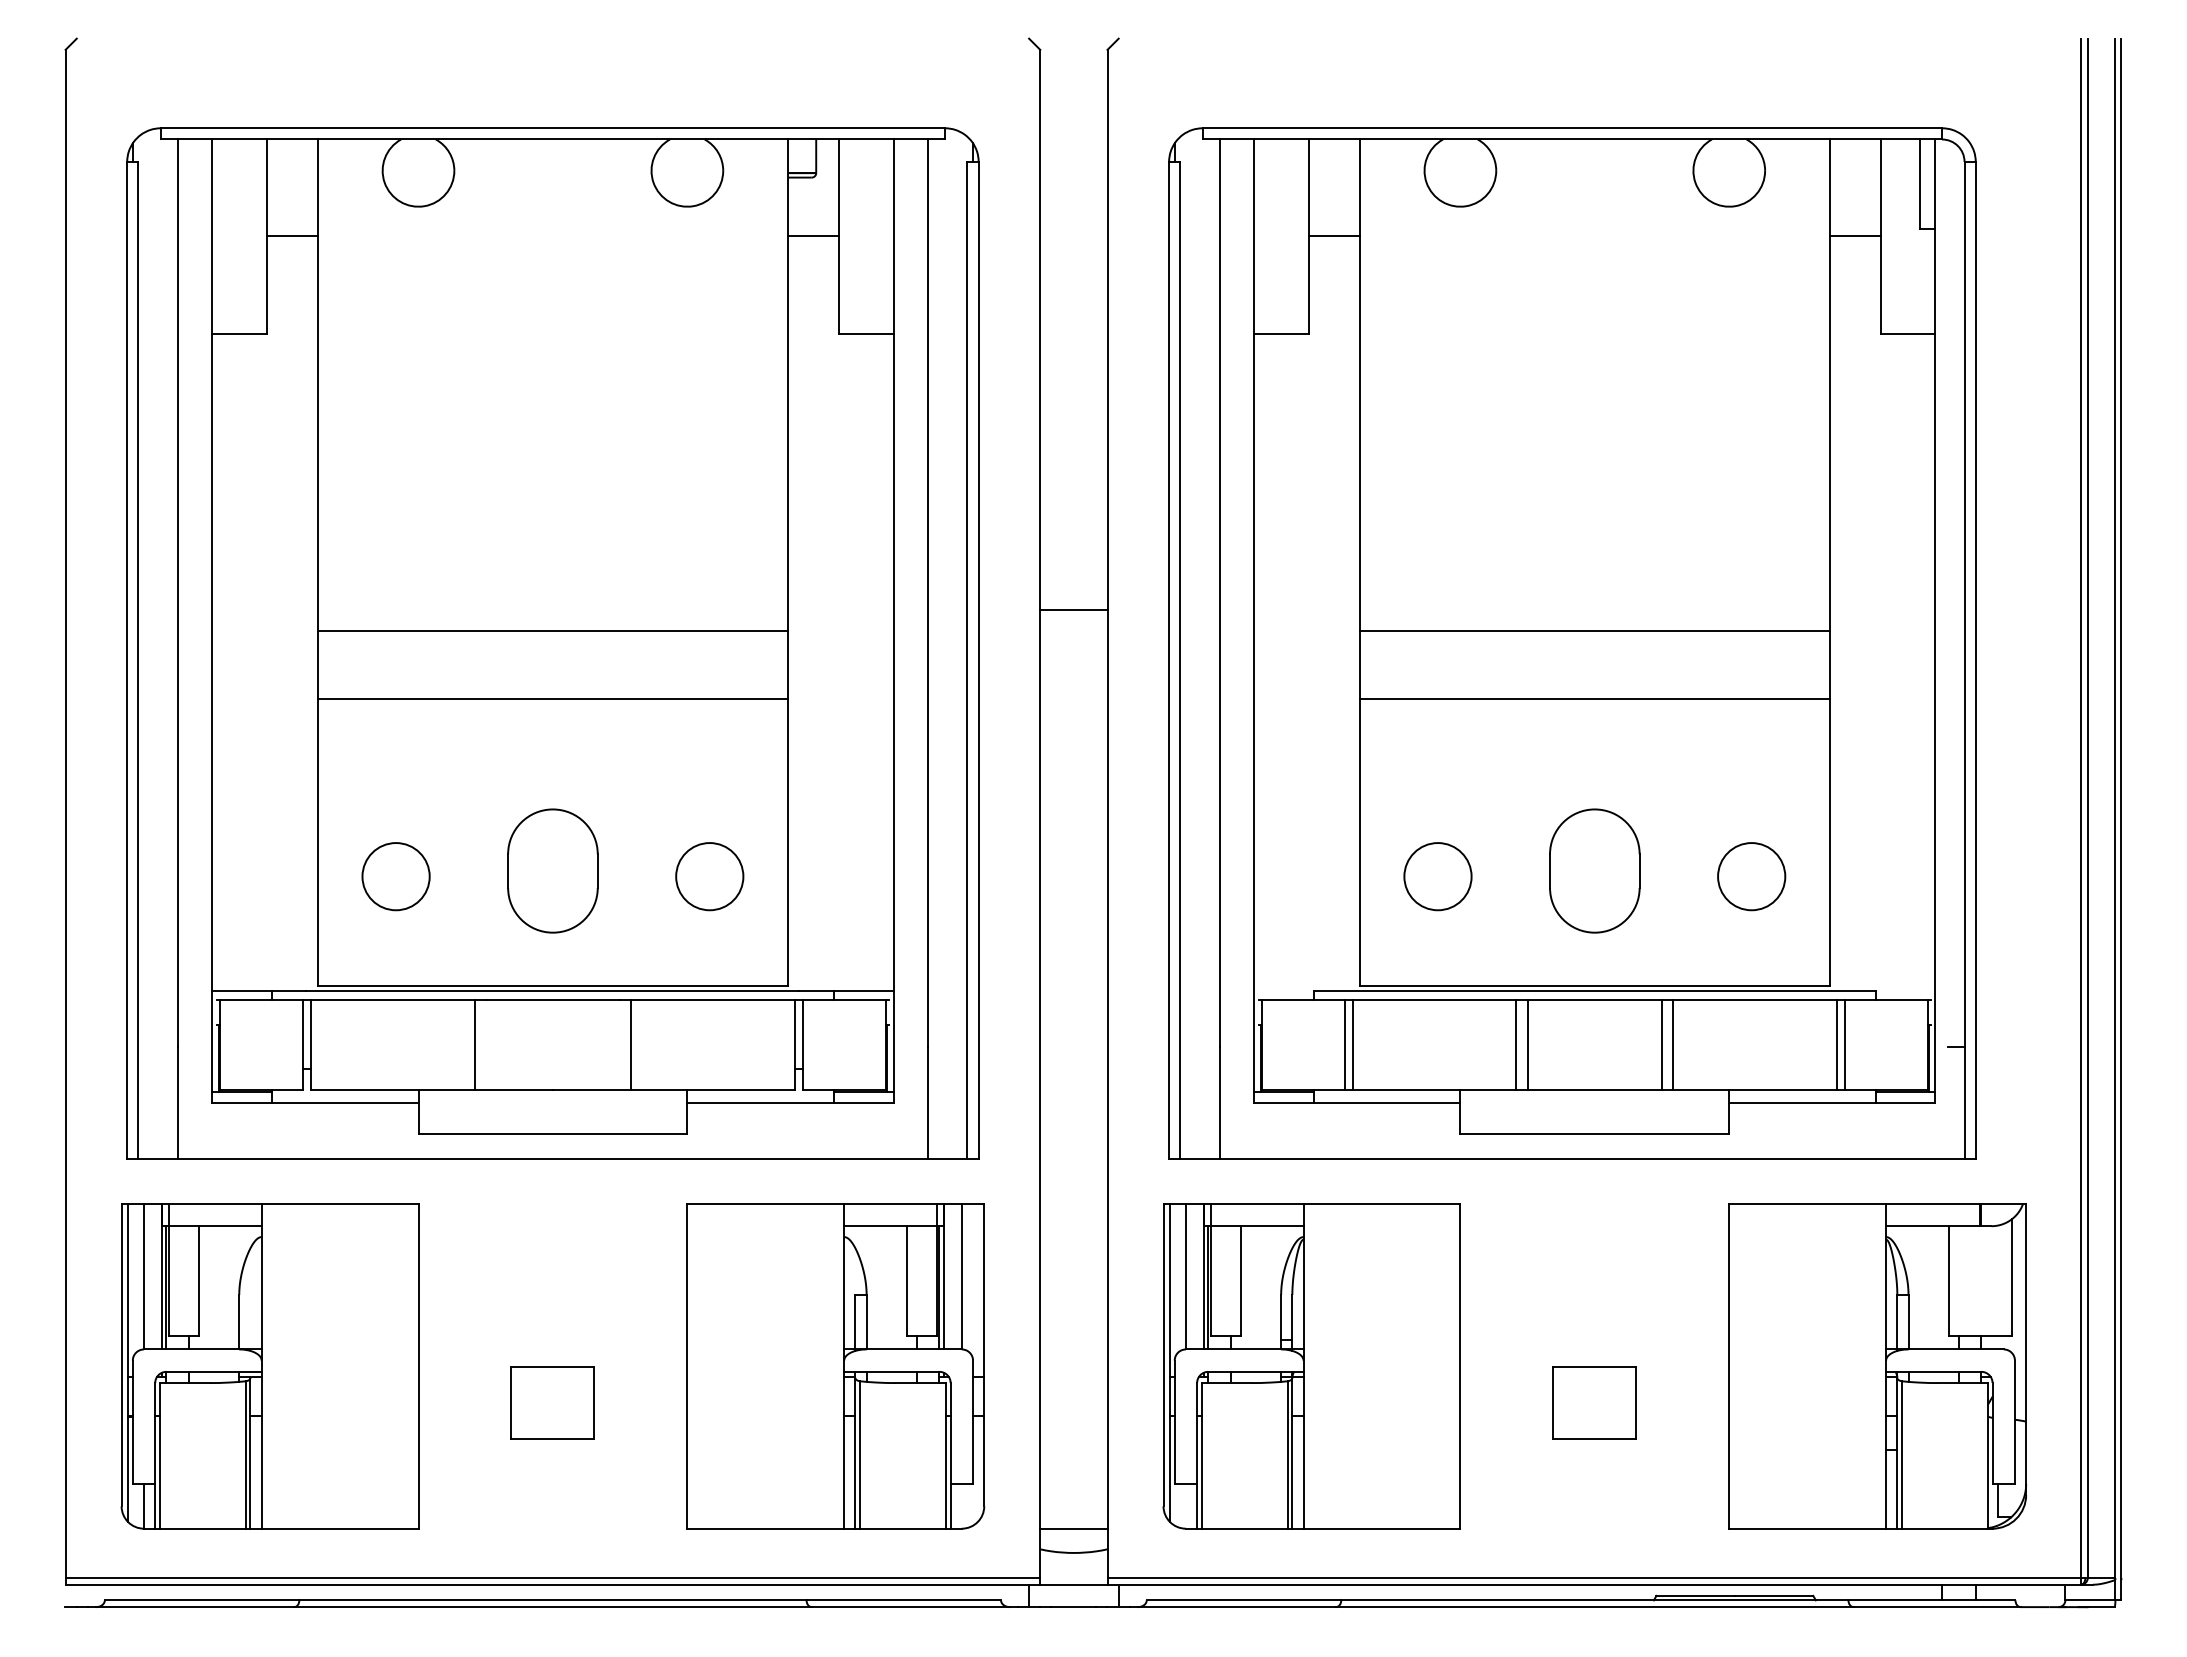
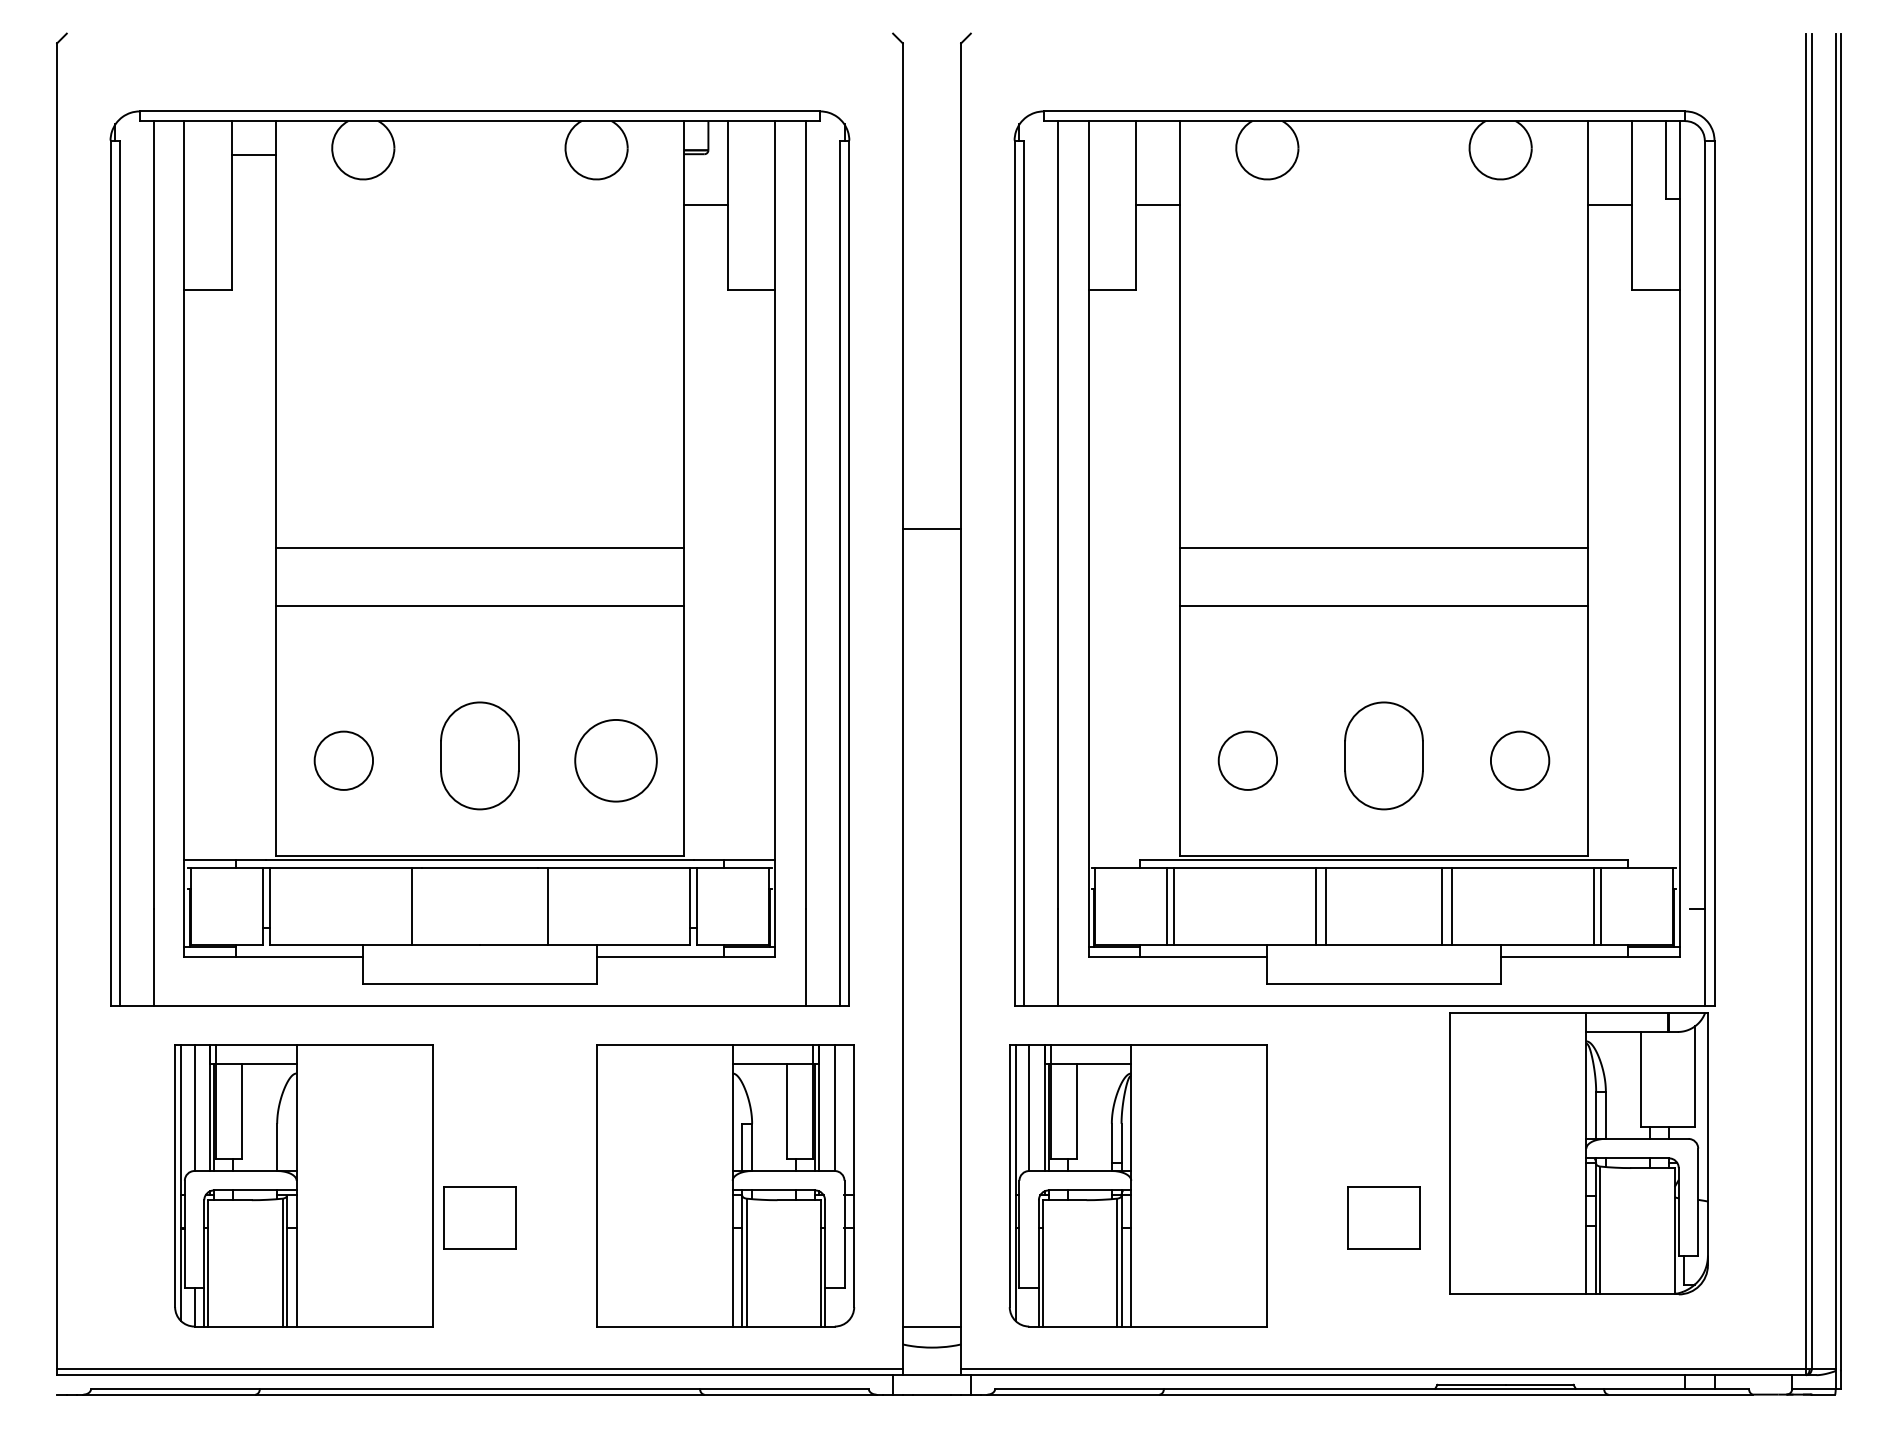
line: (292, 235) -> (253, 154), moved
circle: (709, 876) -> (615, 760), size x1.4
part: (269, 1366) -> (303, 1185), moved
part: (1877, 1366) -> (1578, 1153), moved

